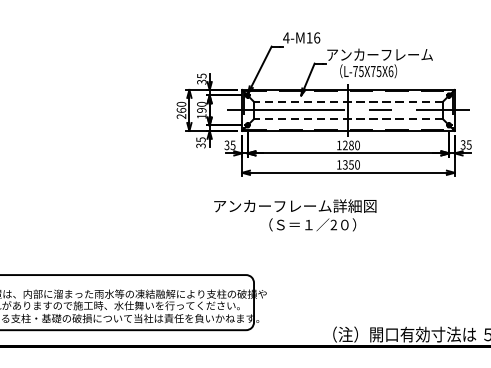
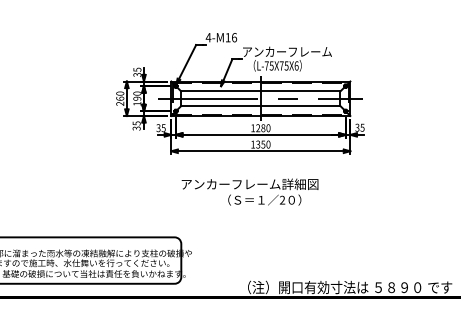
line: (348, 101) -> (260, 91), dashed -> solid
line: (348, 119) -> (260, 106), dashed -> solid
text: (294, 214) -> (249, 191), moved

